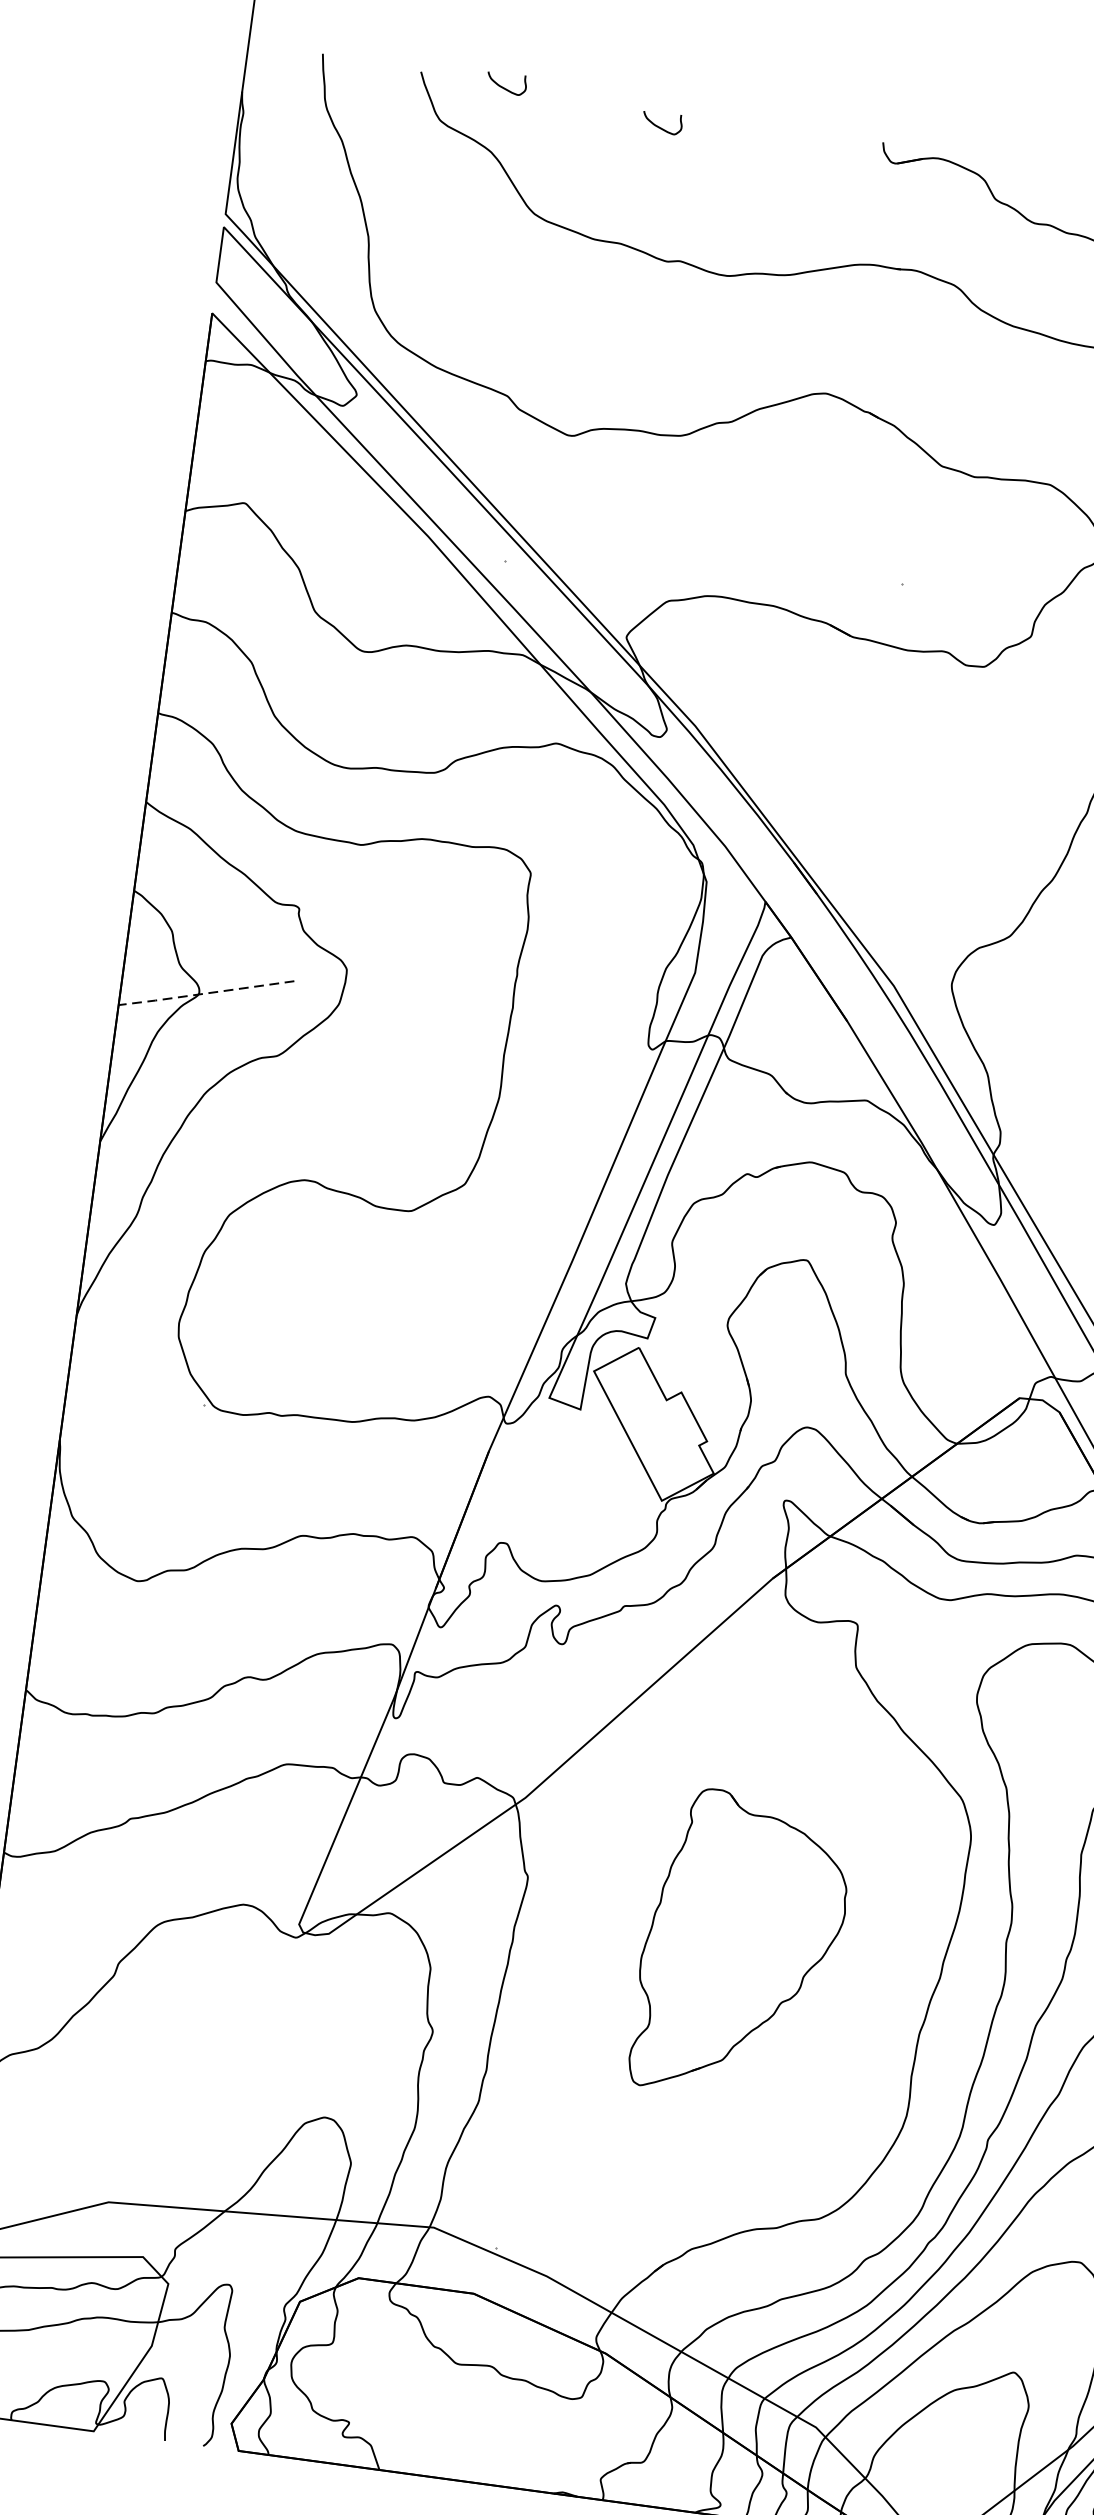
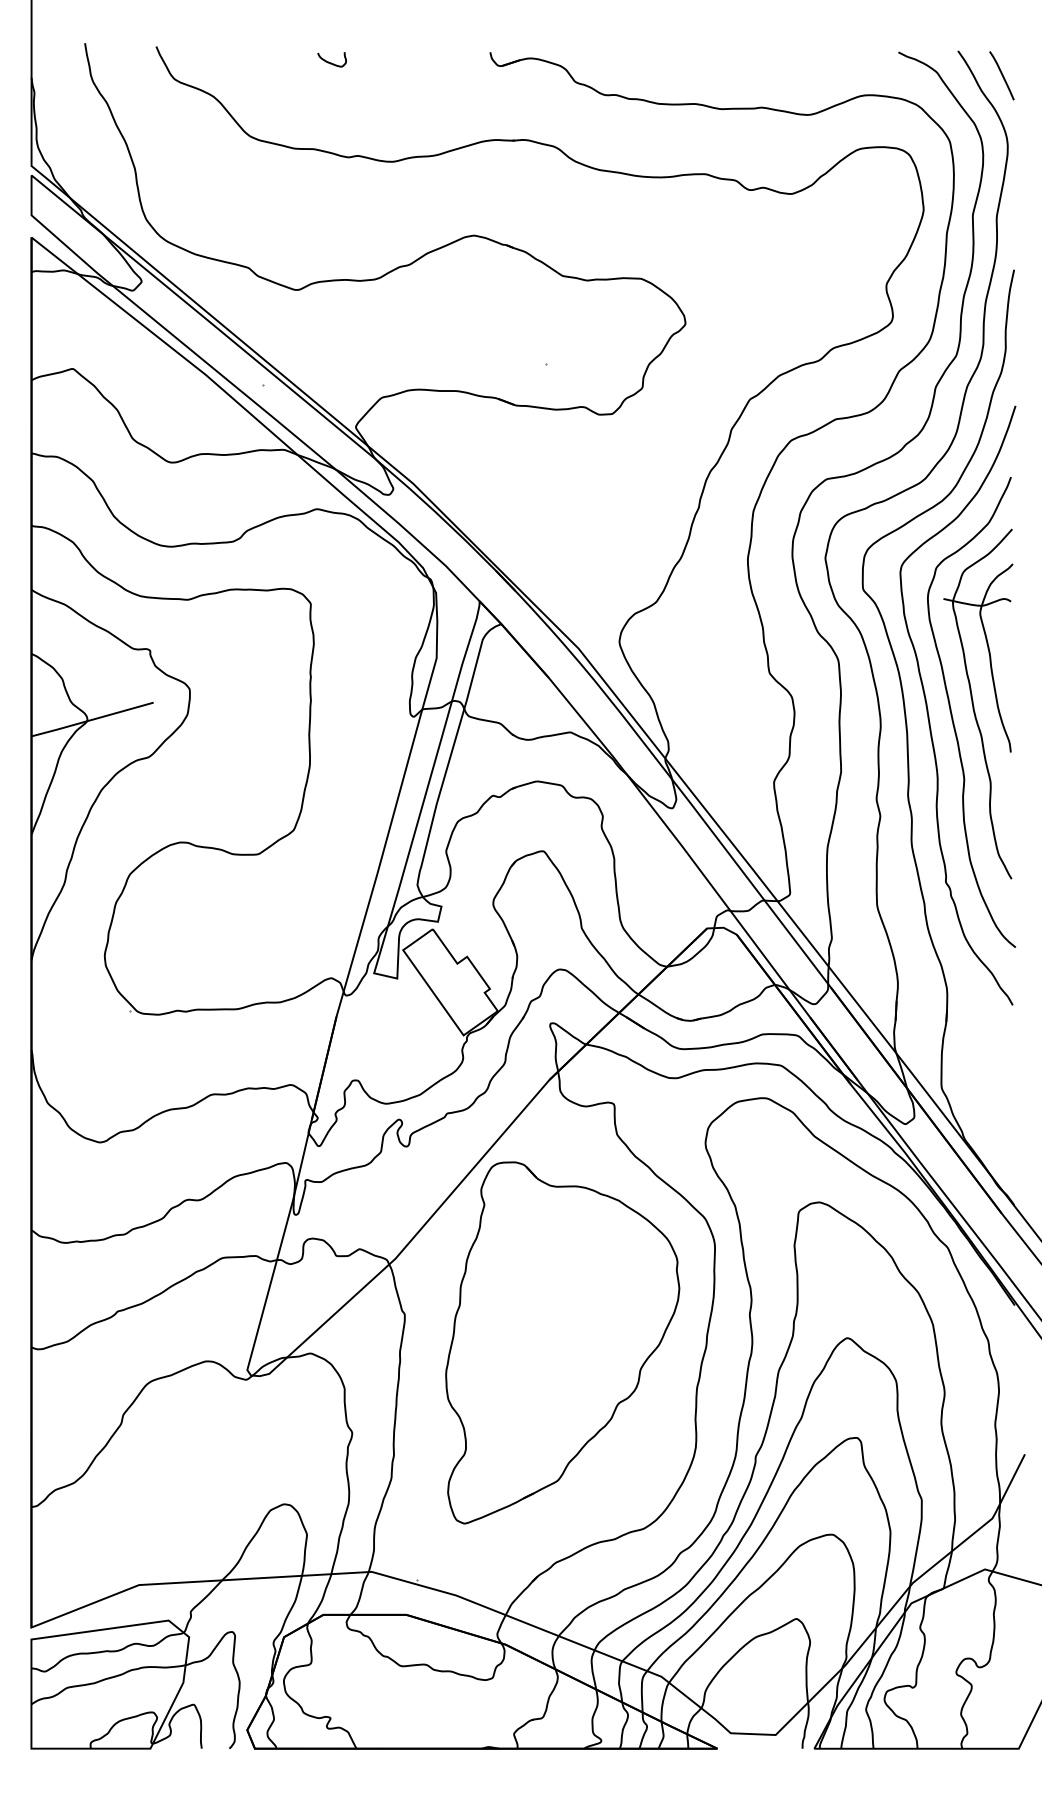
curve: (502, 85) -> (215, 48), removed
line: (204, 994) -> (91, 720), dashed -> solid
part: (741, 1945) -> (562, 1342), size x1.67

